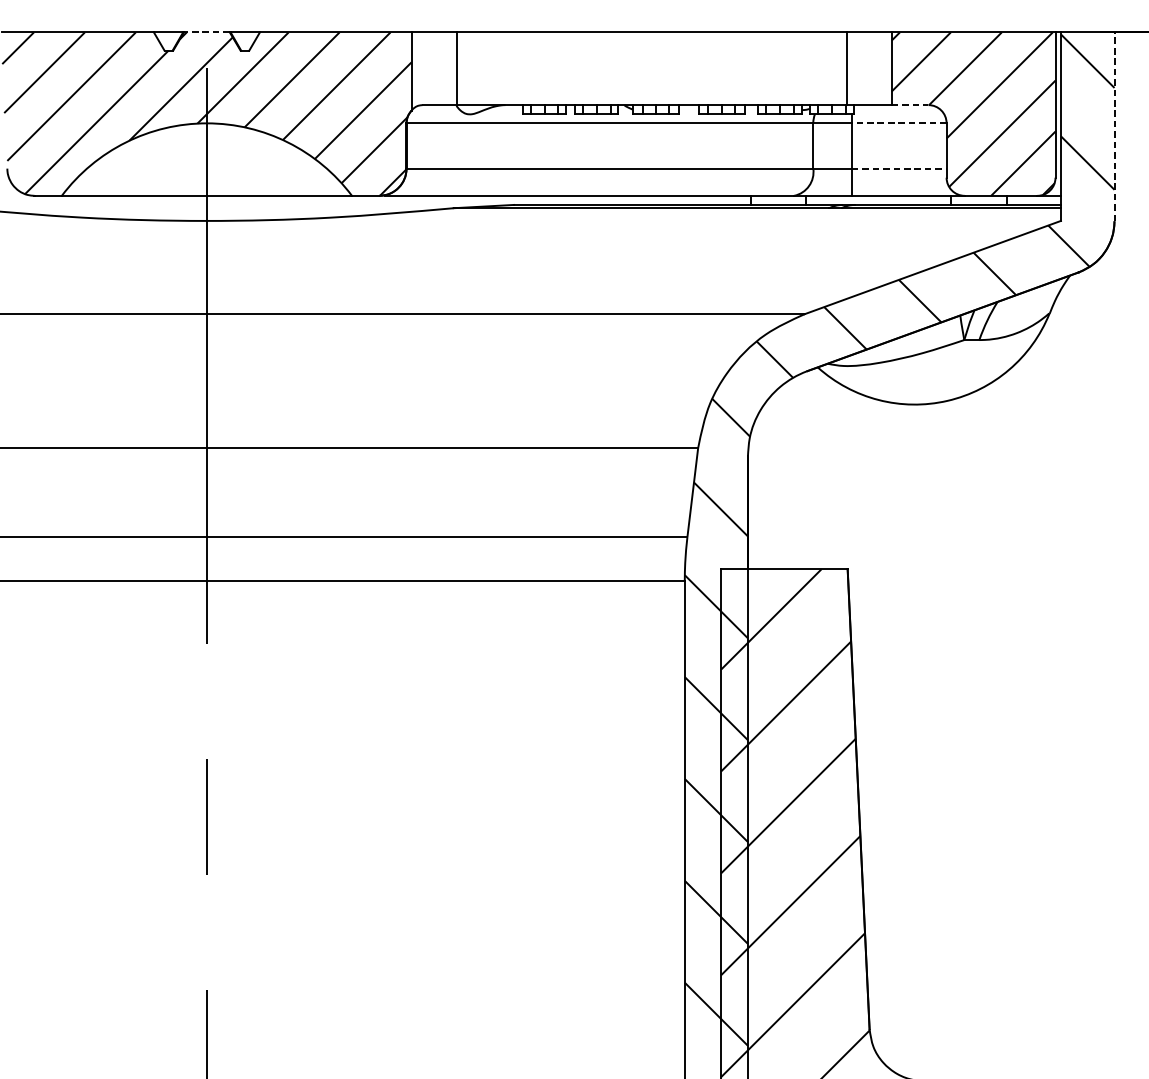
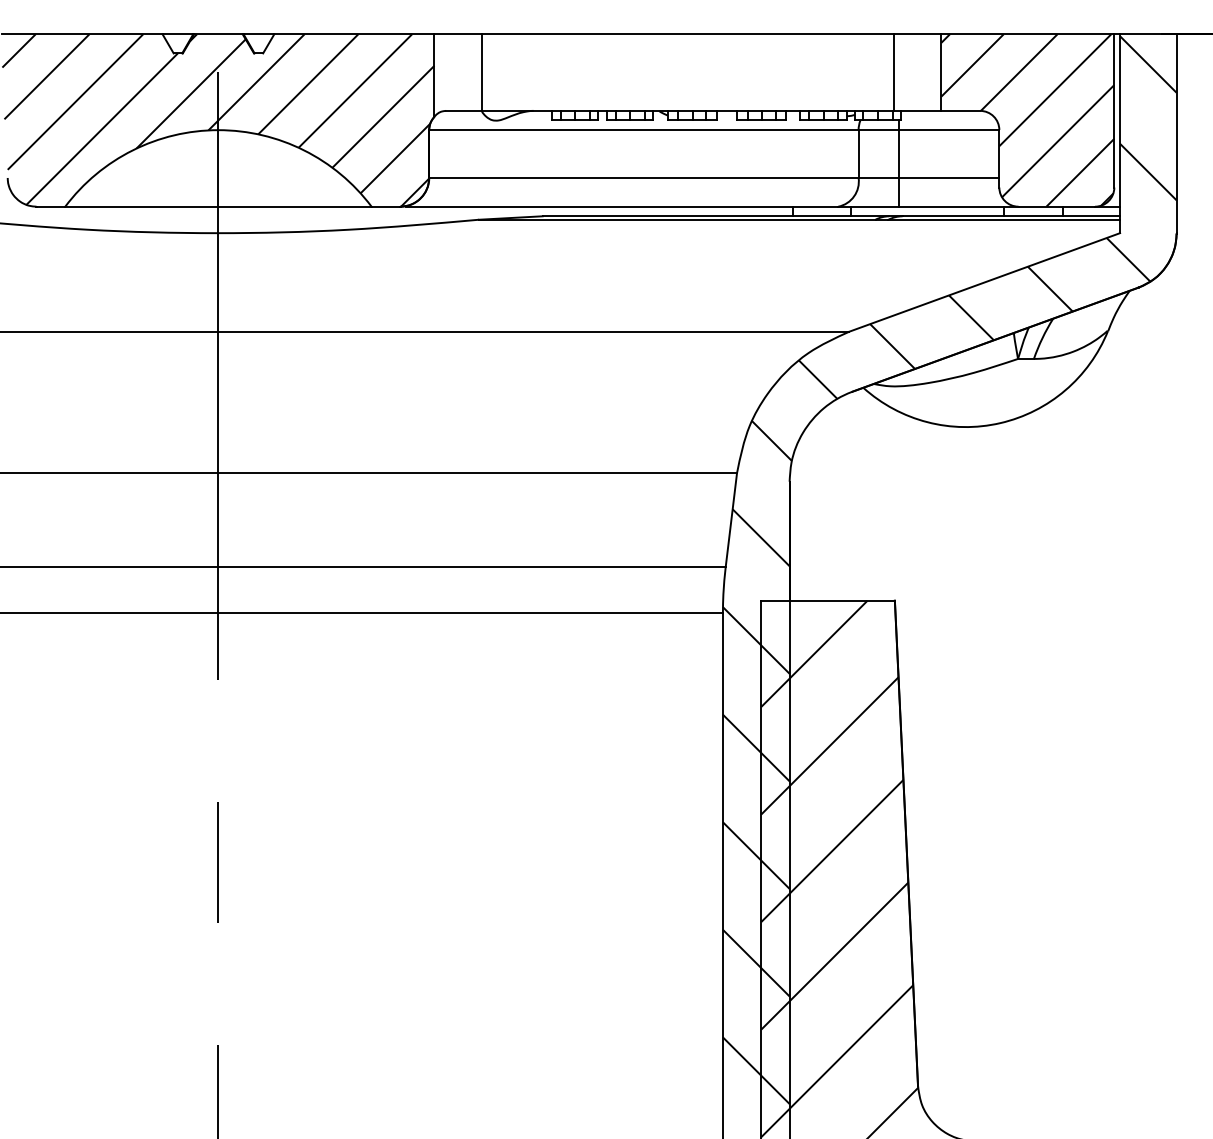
line: (206, 32) -> (217, 34), dashed -> solid
line: (910, 104) -> (961, 110), dashed -> solid
line: (898, 123) -> (948, 130), dashed -> solid
line: (1114, 126) -> (1176, 133), dashed -> solid
line: (899, 168) -> (949, 177), dashed -> solid

